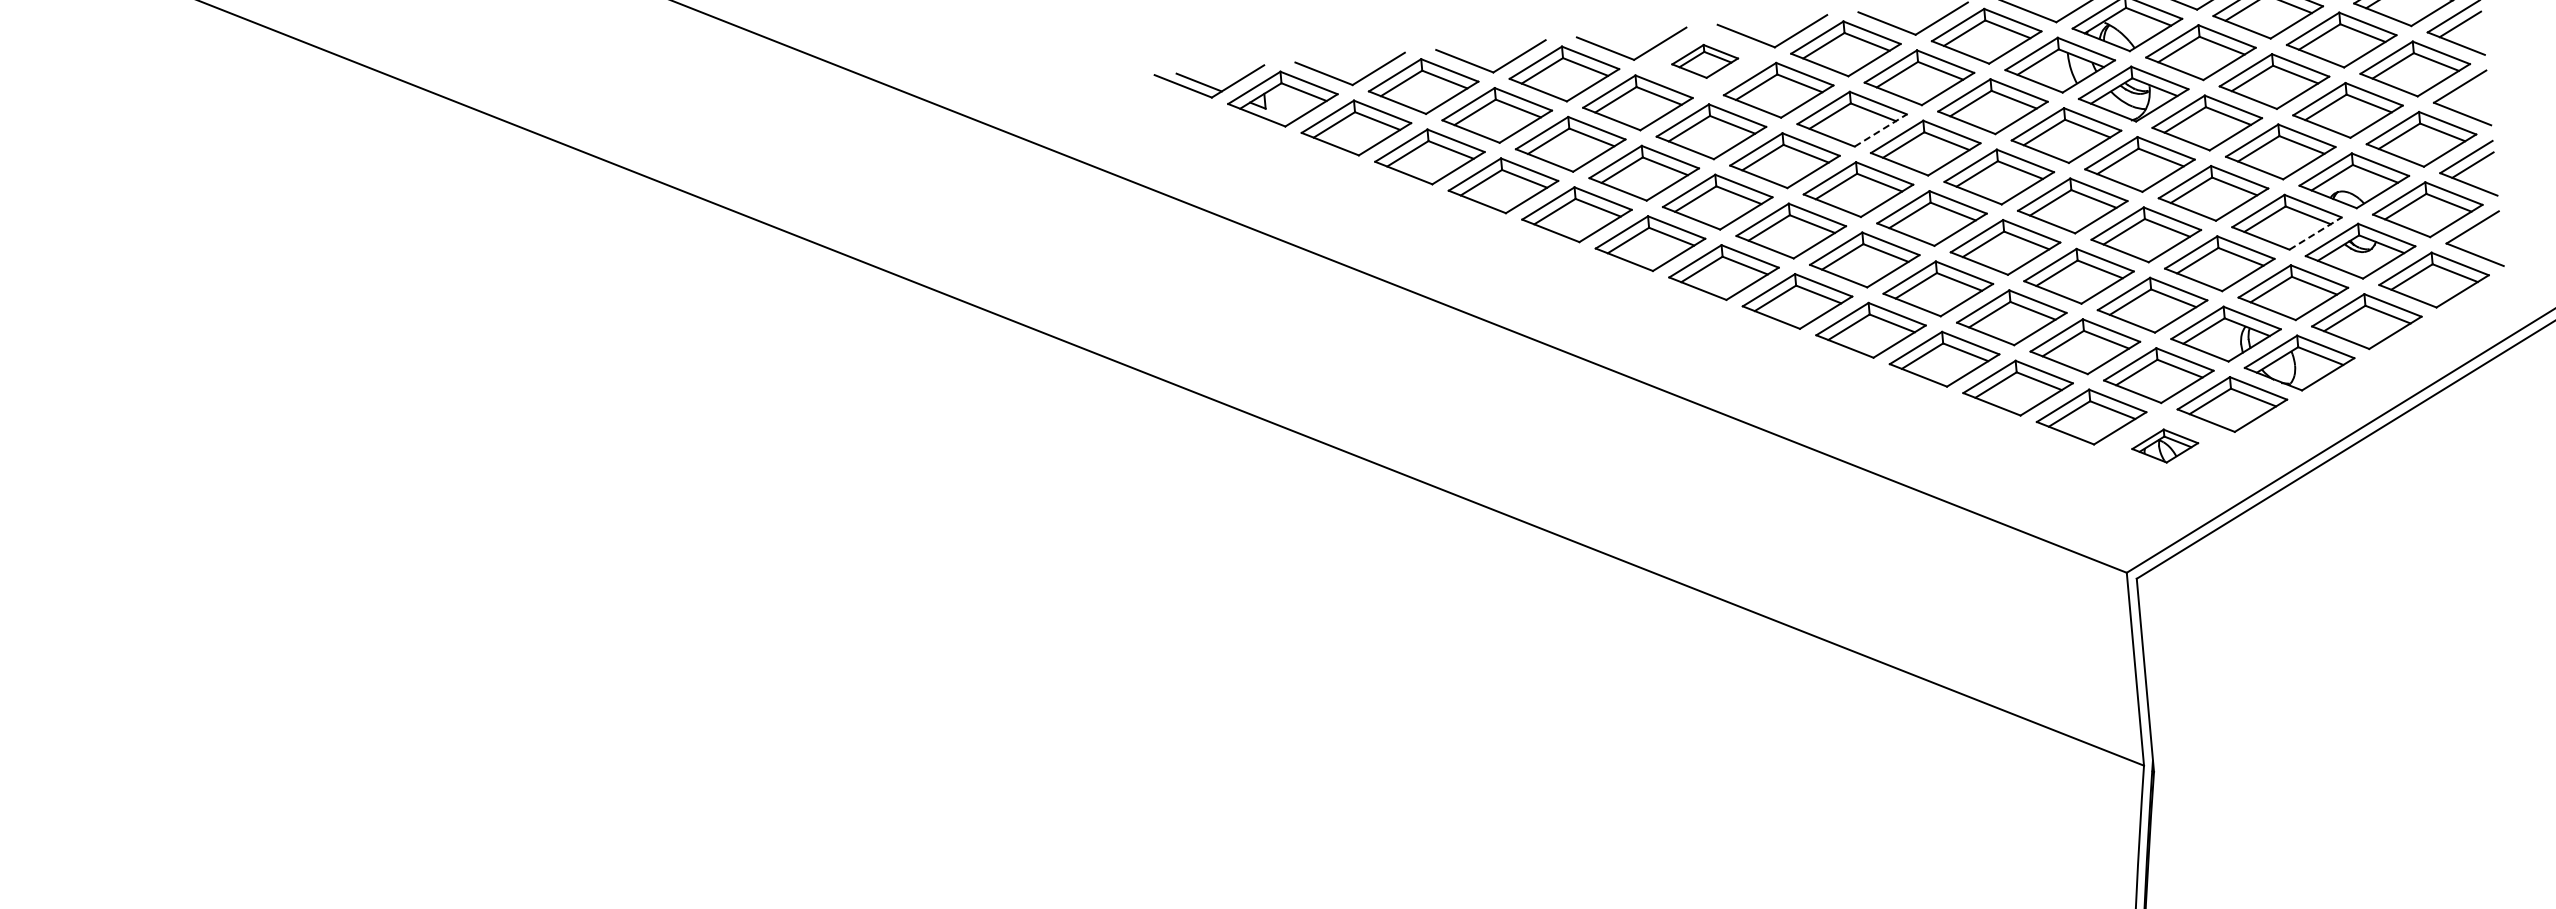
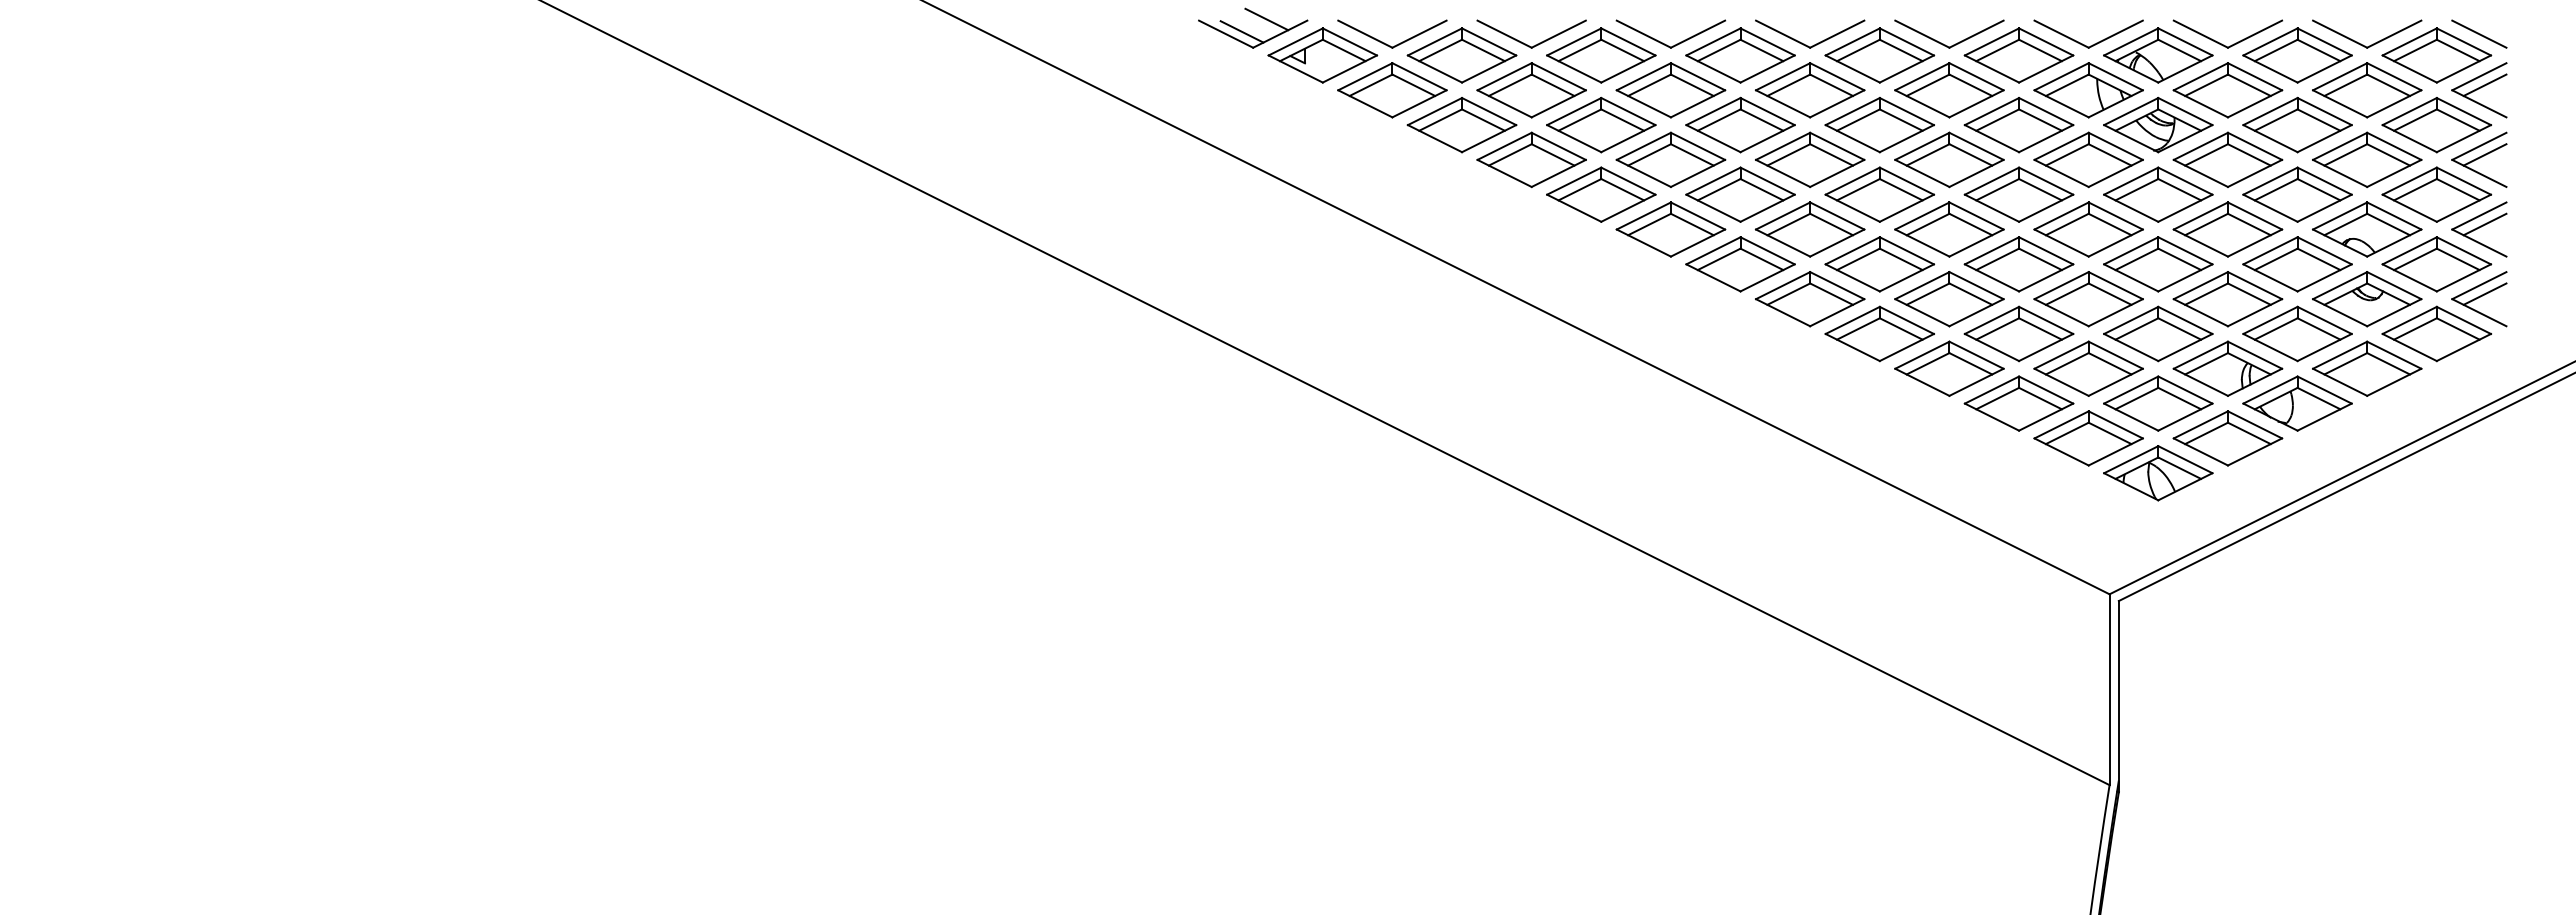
part: (1705, 61) -> (1740, 55), size x1.67
line: (1222, 67) -> (1266, 19), added
line: (2466, 94) -> (2484, 154), added
line: (1881, 130) -> (1907, 138), dashed -> solid
line: (2316, 233) -> (2325, 277), dashed -> solid
line: (2478, 234) -> (2484, 293), added
part: (2165, 446) -> (2158, 473), size x1.67

